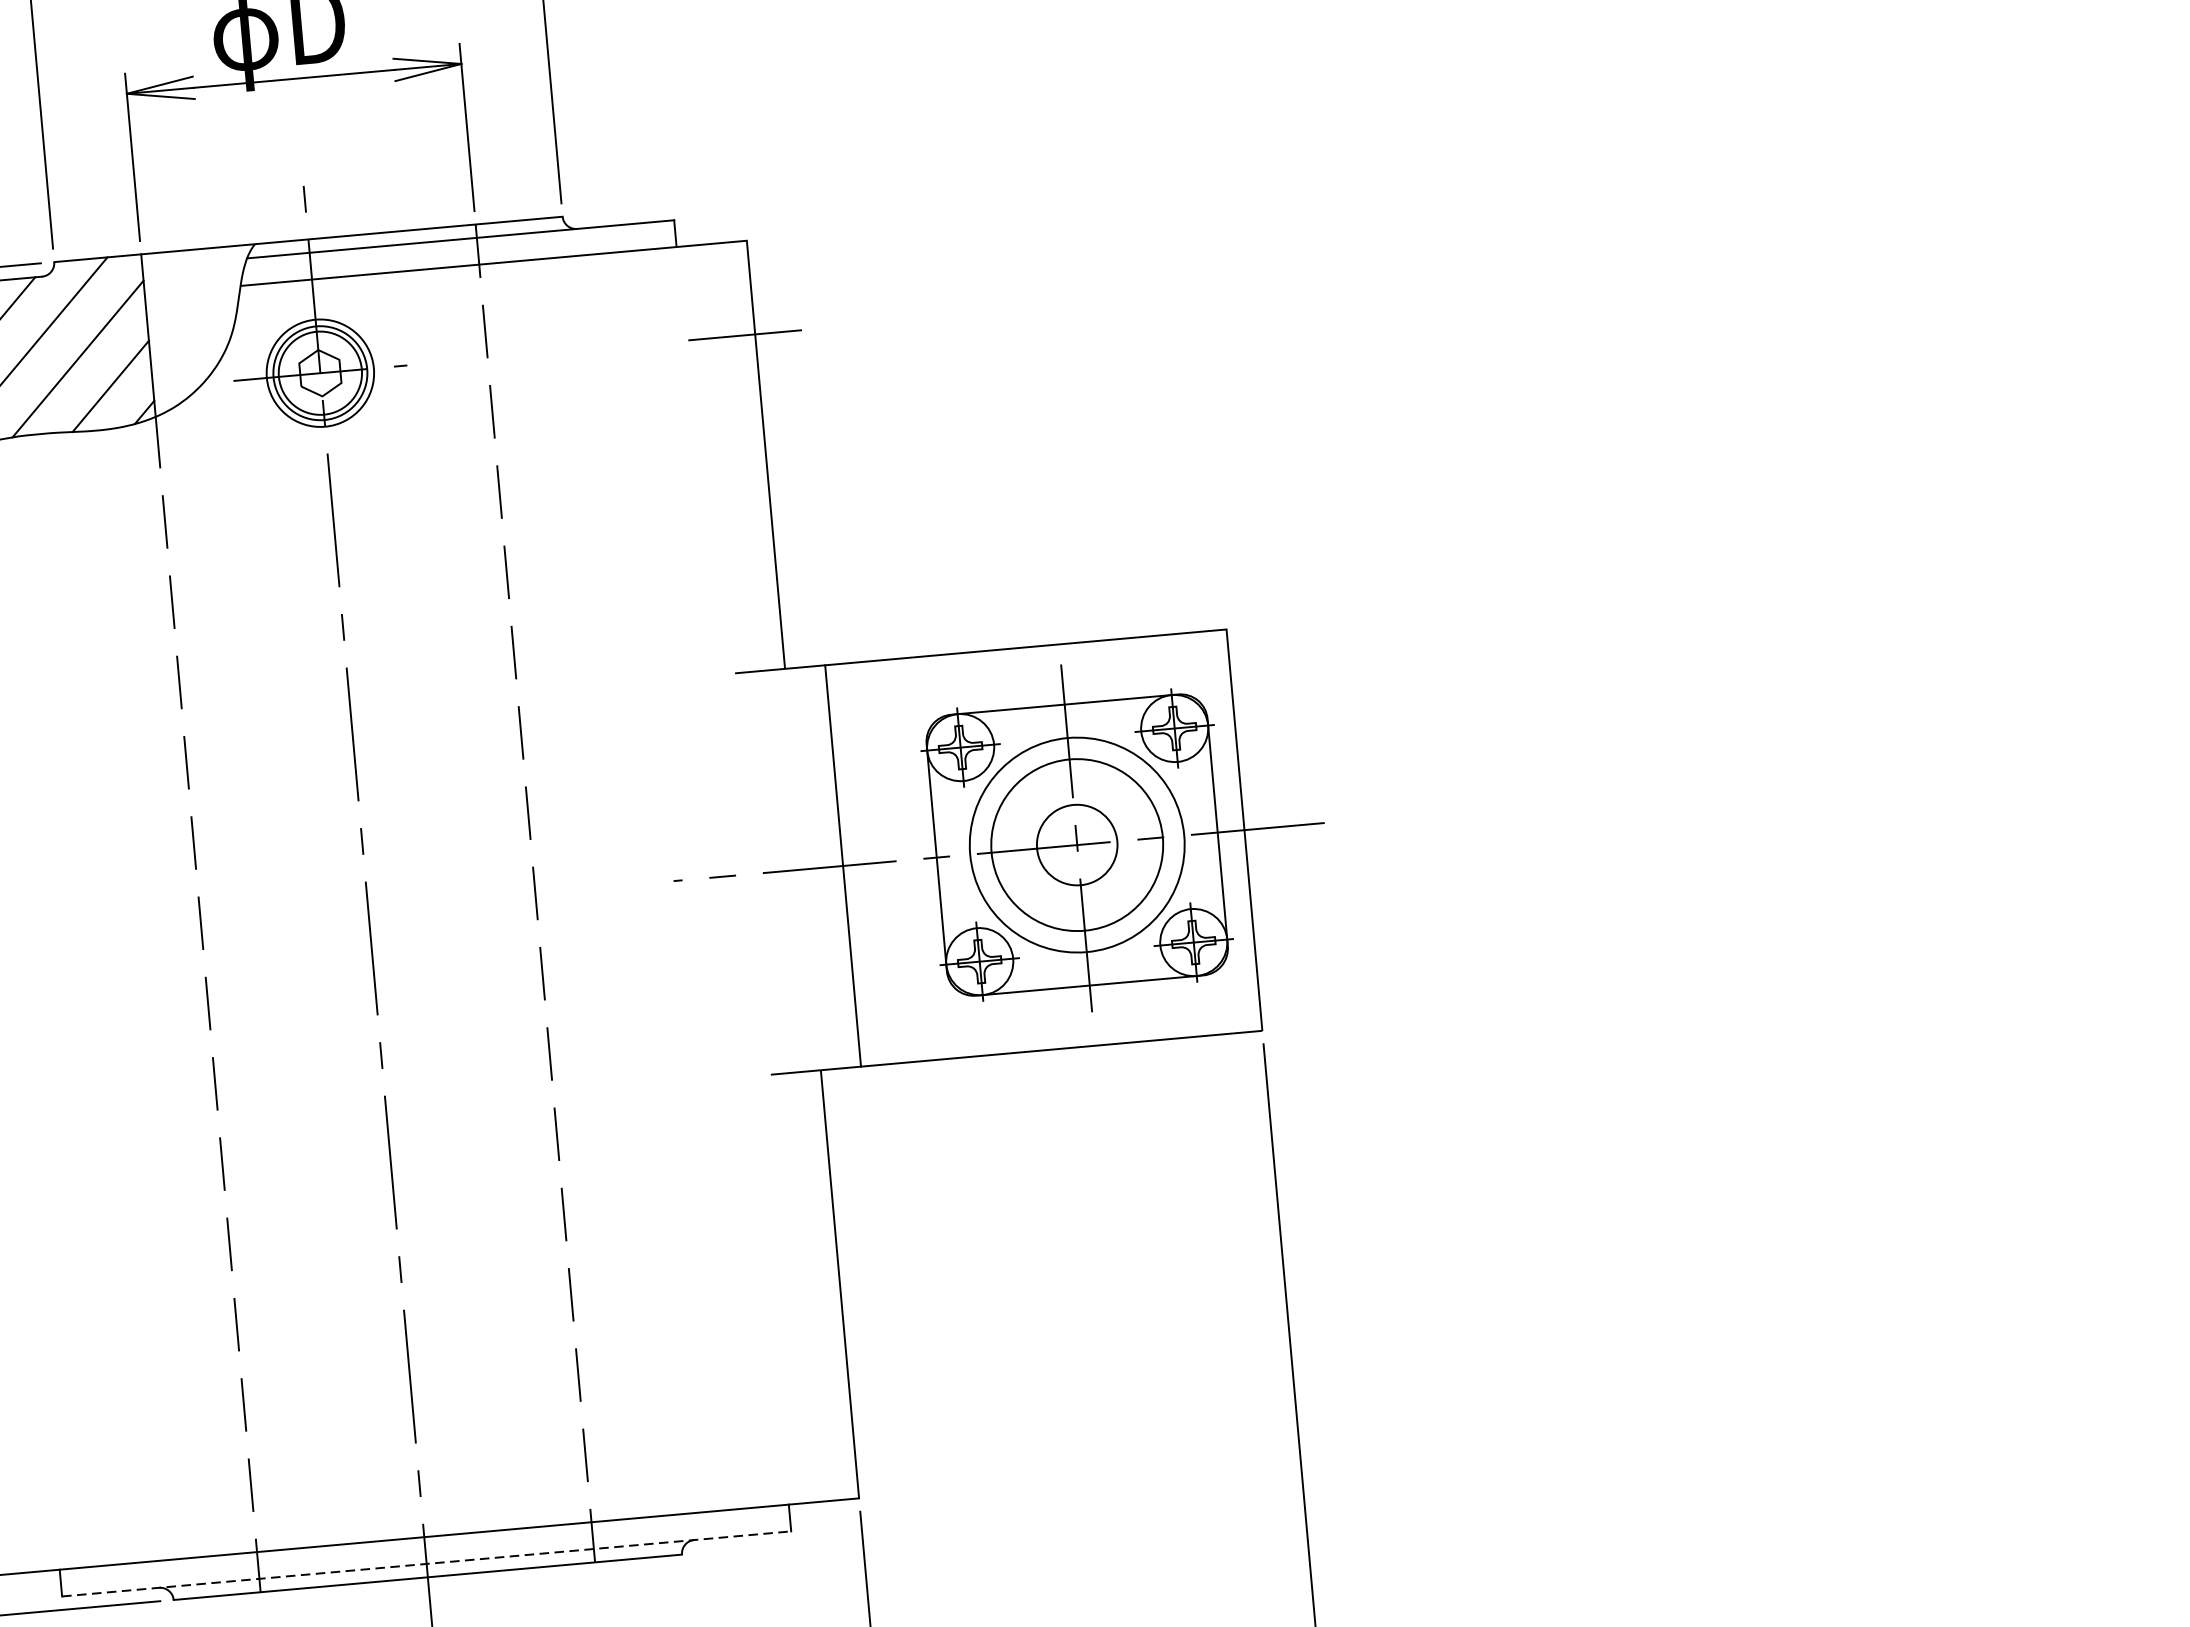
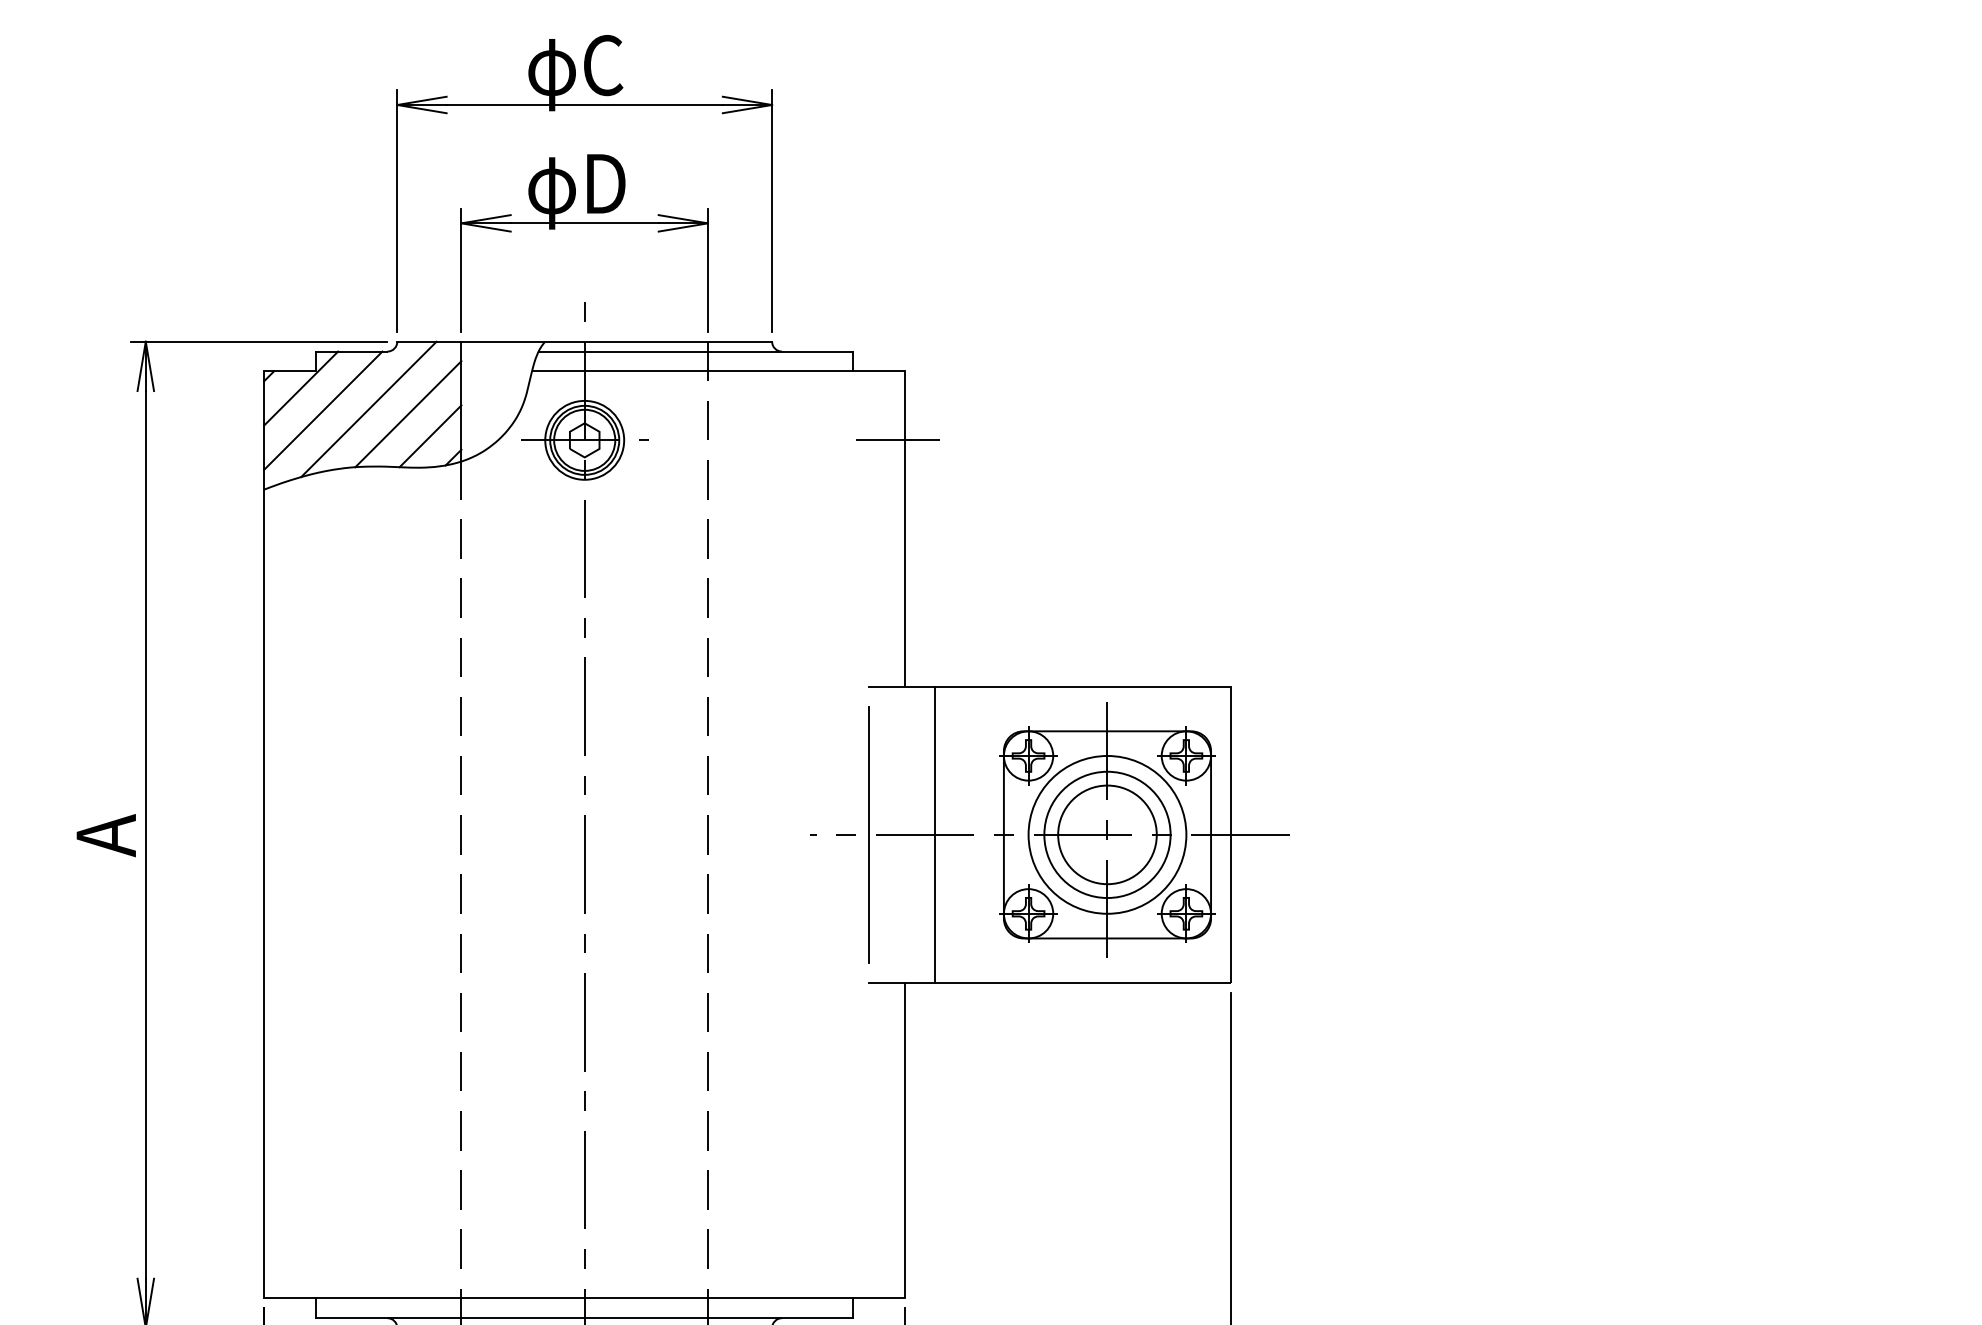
circle: (1077, 844) -> (1107, 834), size x1.67
line: (754, 873) -> (869, 834), added
line: (426, 1564) -> (584, 1318), dashed -> solid

